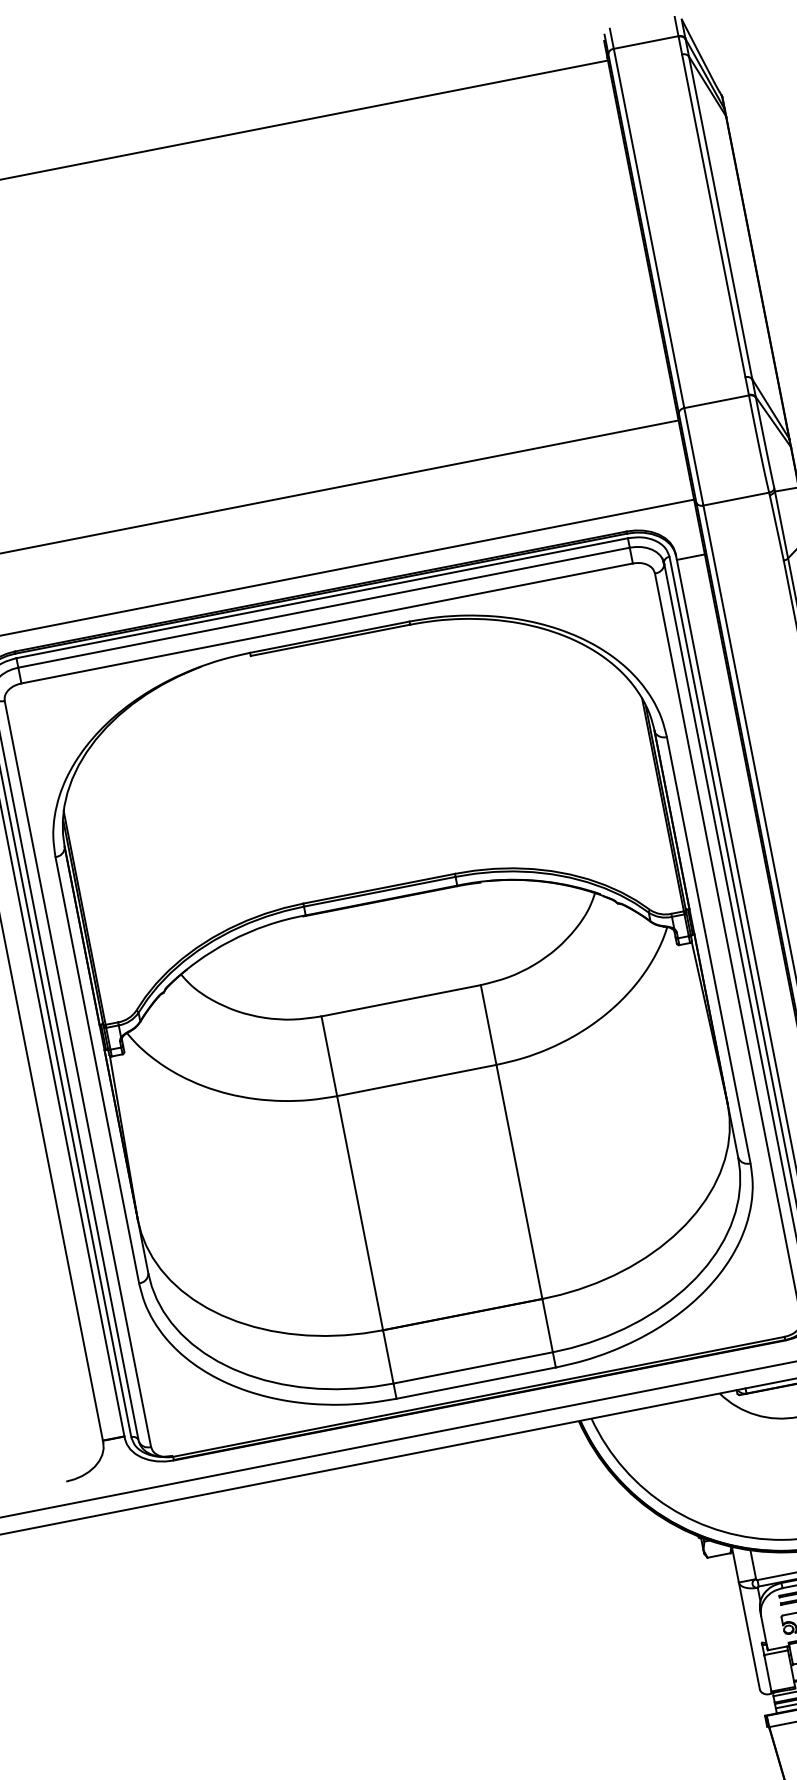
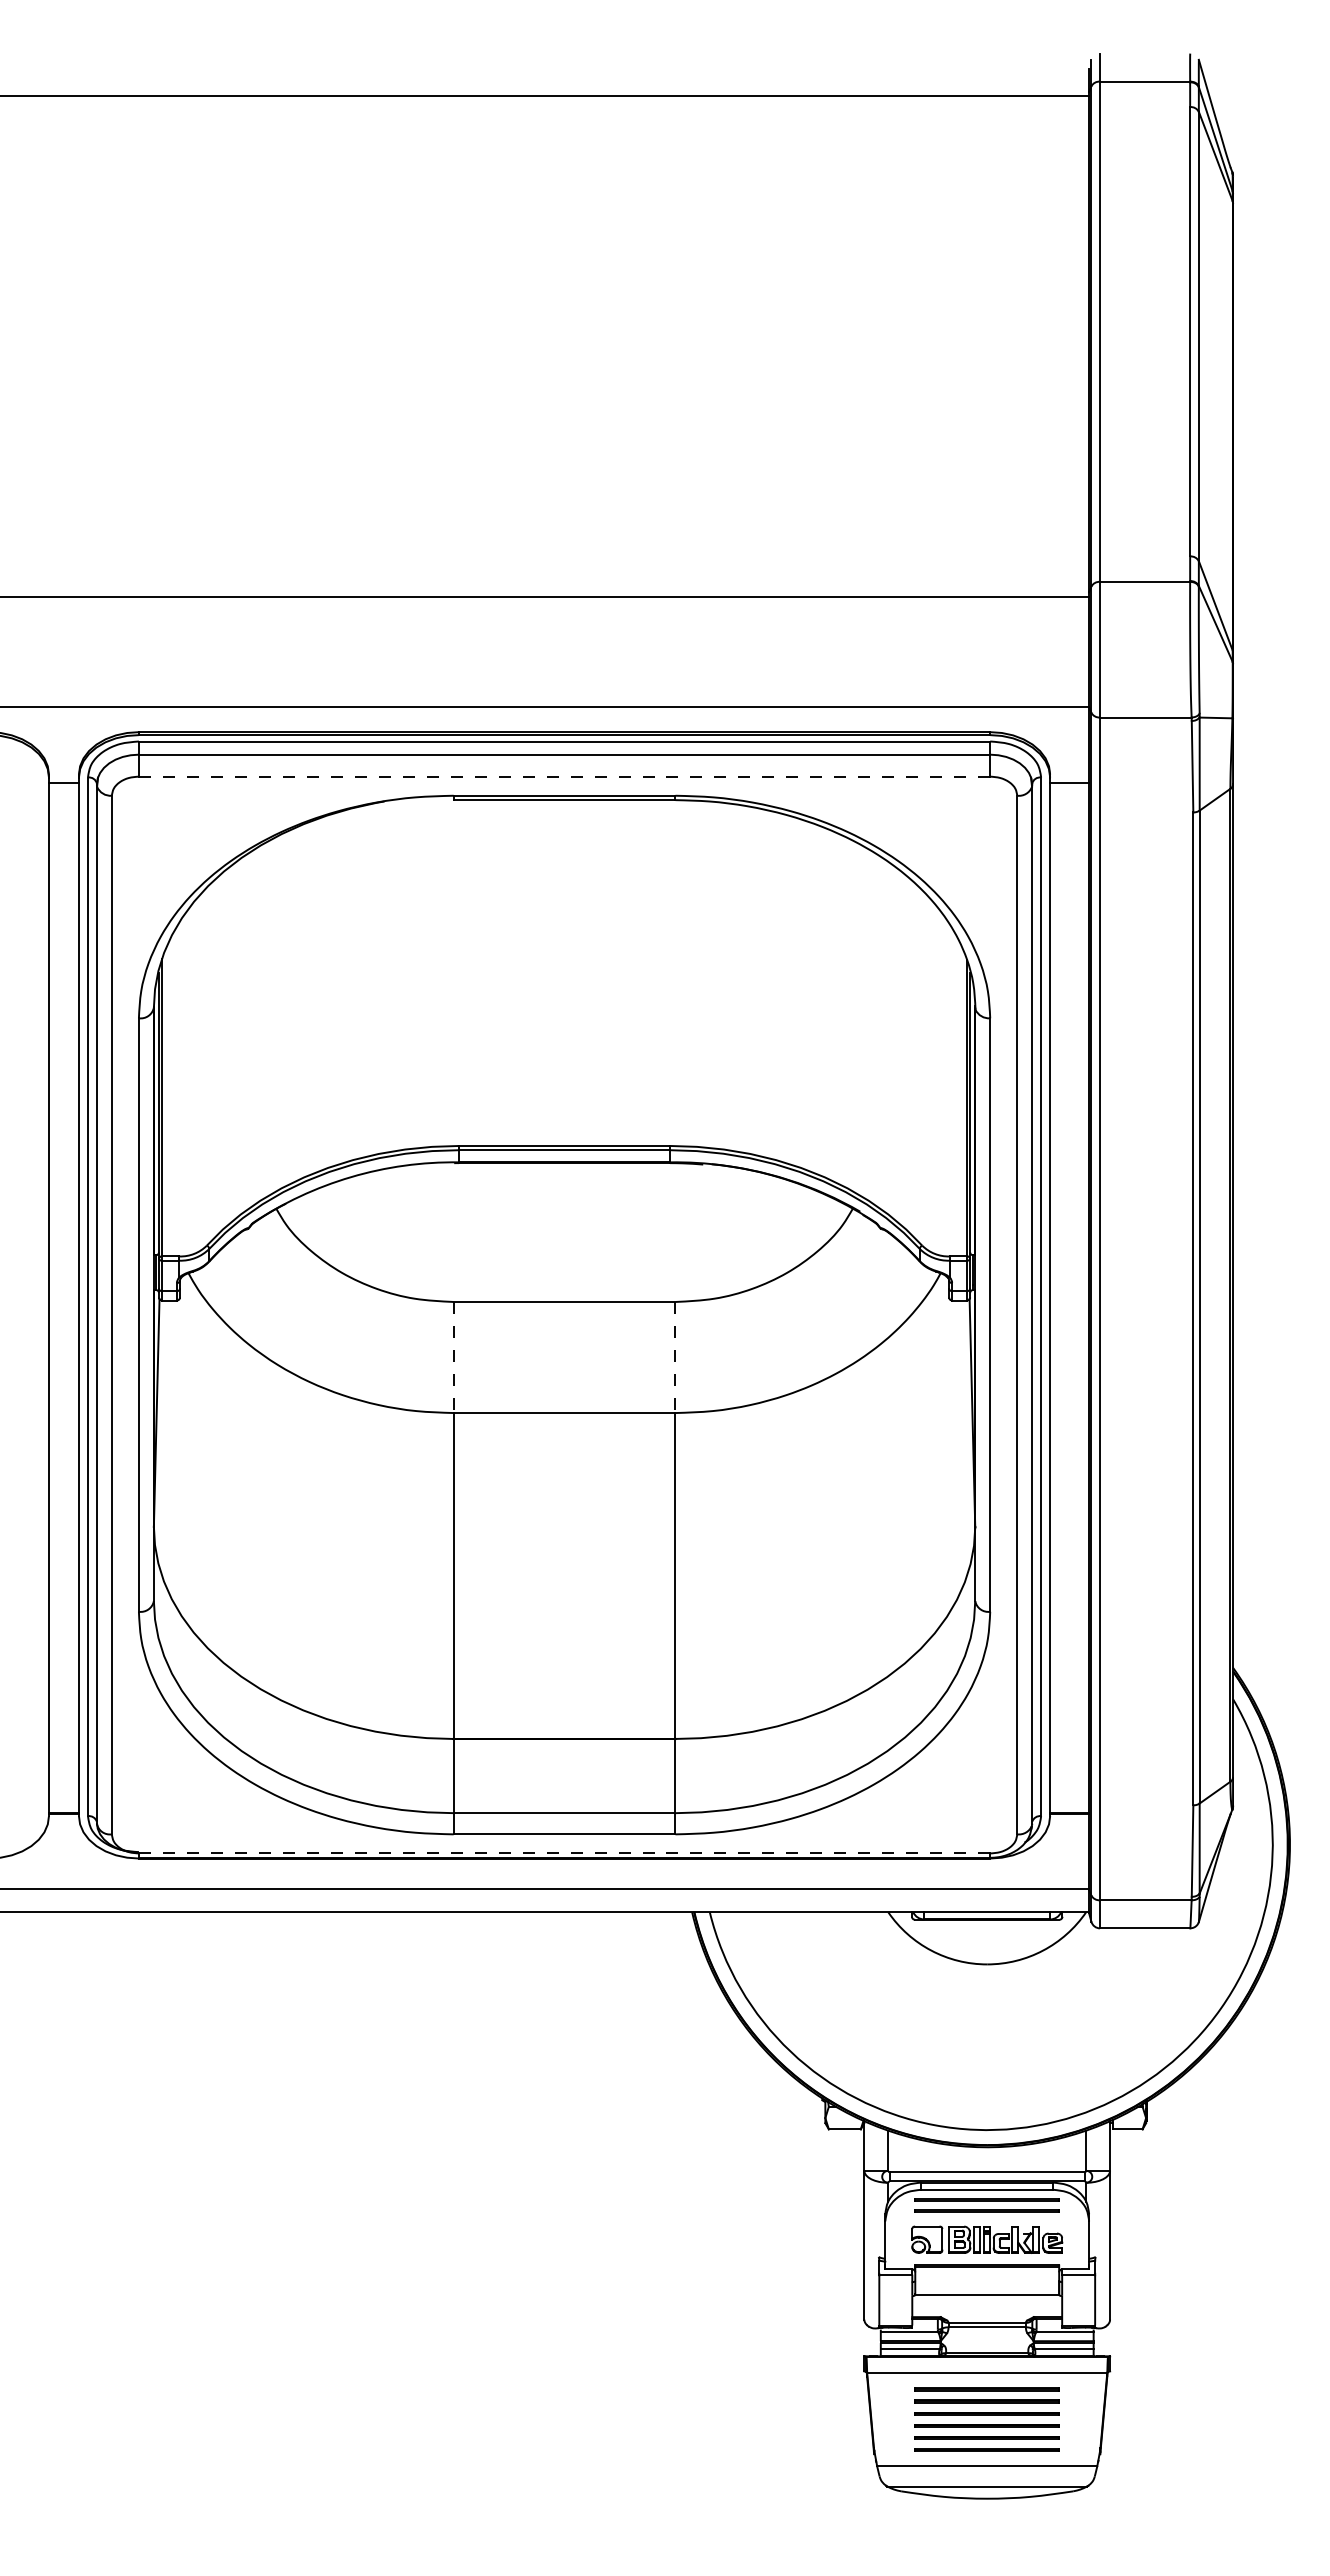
line: (327, 623) -> (564, 776), solid -> dashed
line: (488, 1025) -> (675, 1357), solid -> dashed
line: (329, 1056) -> (453, 1357), solid -> dashed
line: (478, 1396) -> (564, 1853), solid -> dashed

